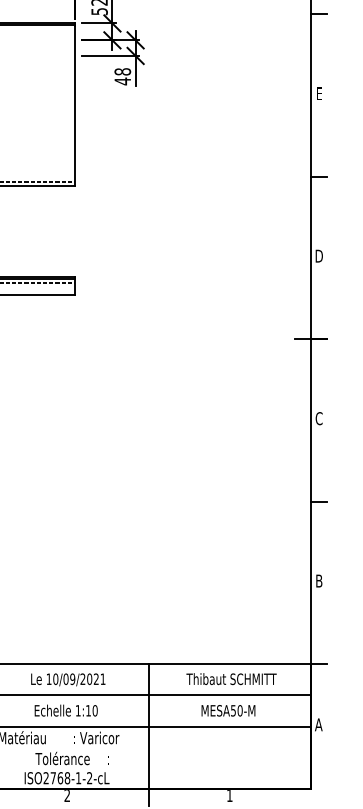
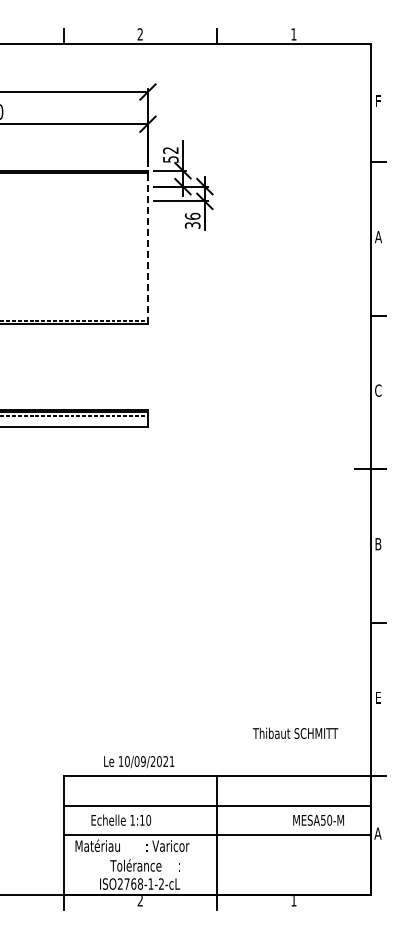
text: (122, 76) -> (192, 220), 48 -> 36
text: (319, 94) -> (378, 237), E -> A
line: (74, 105) -> (147, 248), solid -> dashed
text: (319, 256) -> (378, 390), D -> C
text: (319, 418) -> (378, 544), C -> B
text: (319, 580) -> (378, 697), B -> E
text: (231, 678) -> (295, 732), moved
text: (68, 680) -> (139, 762), moved
text: (66, 709) -> (121, 819), moved
text: (228, 709) -> (318, 819), moved

